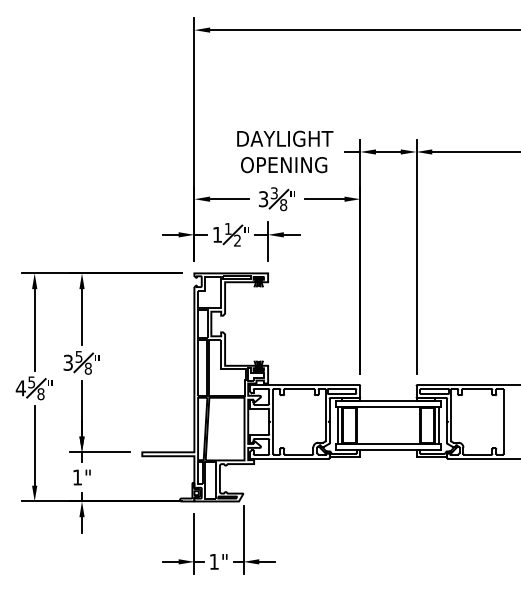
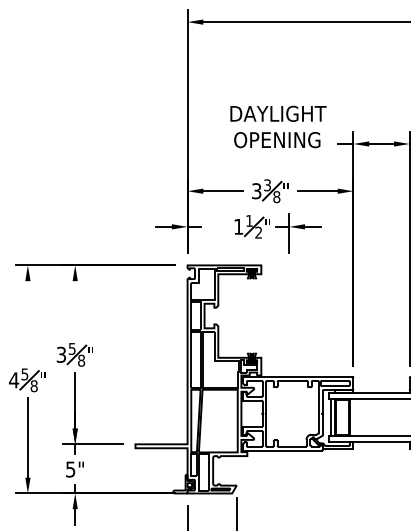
text: (285, 151) -> (278, 126), moved
part: (256, 241) -> (277, 233), moved
line: (82, 317) -> (75, 309), removed
line: (34, 329) -> (27, 321), removed
text: (76, 477) -> (69, 469), 1" -> 5"

